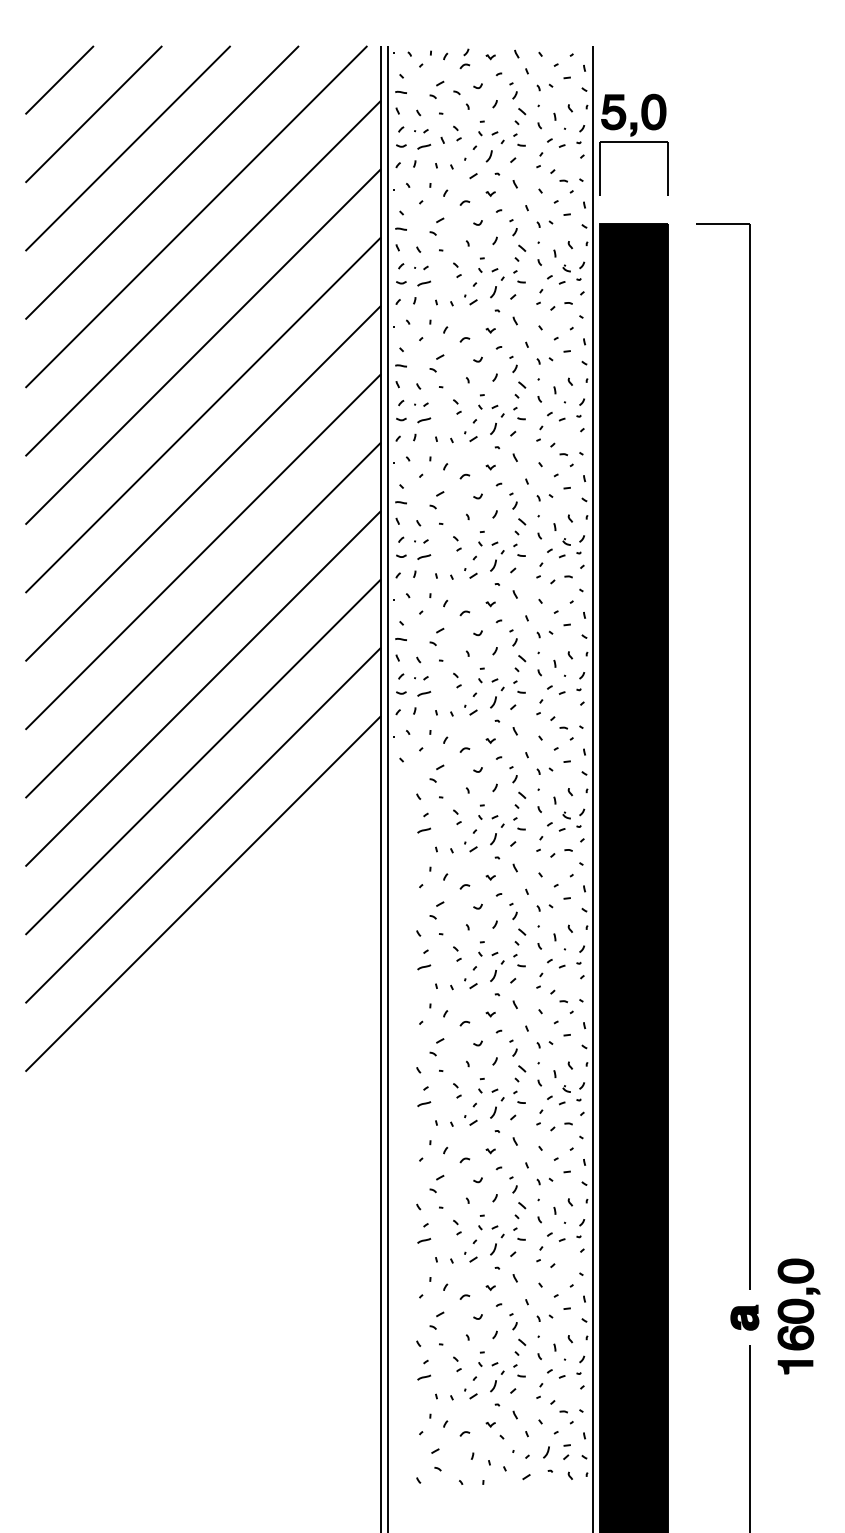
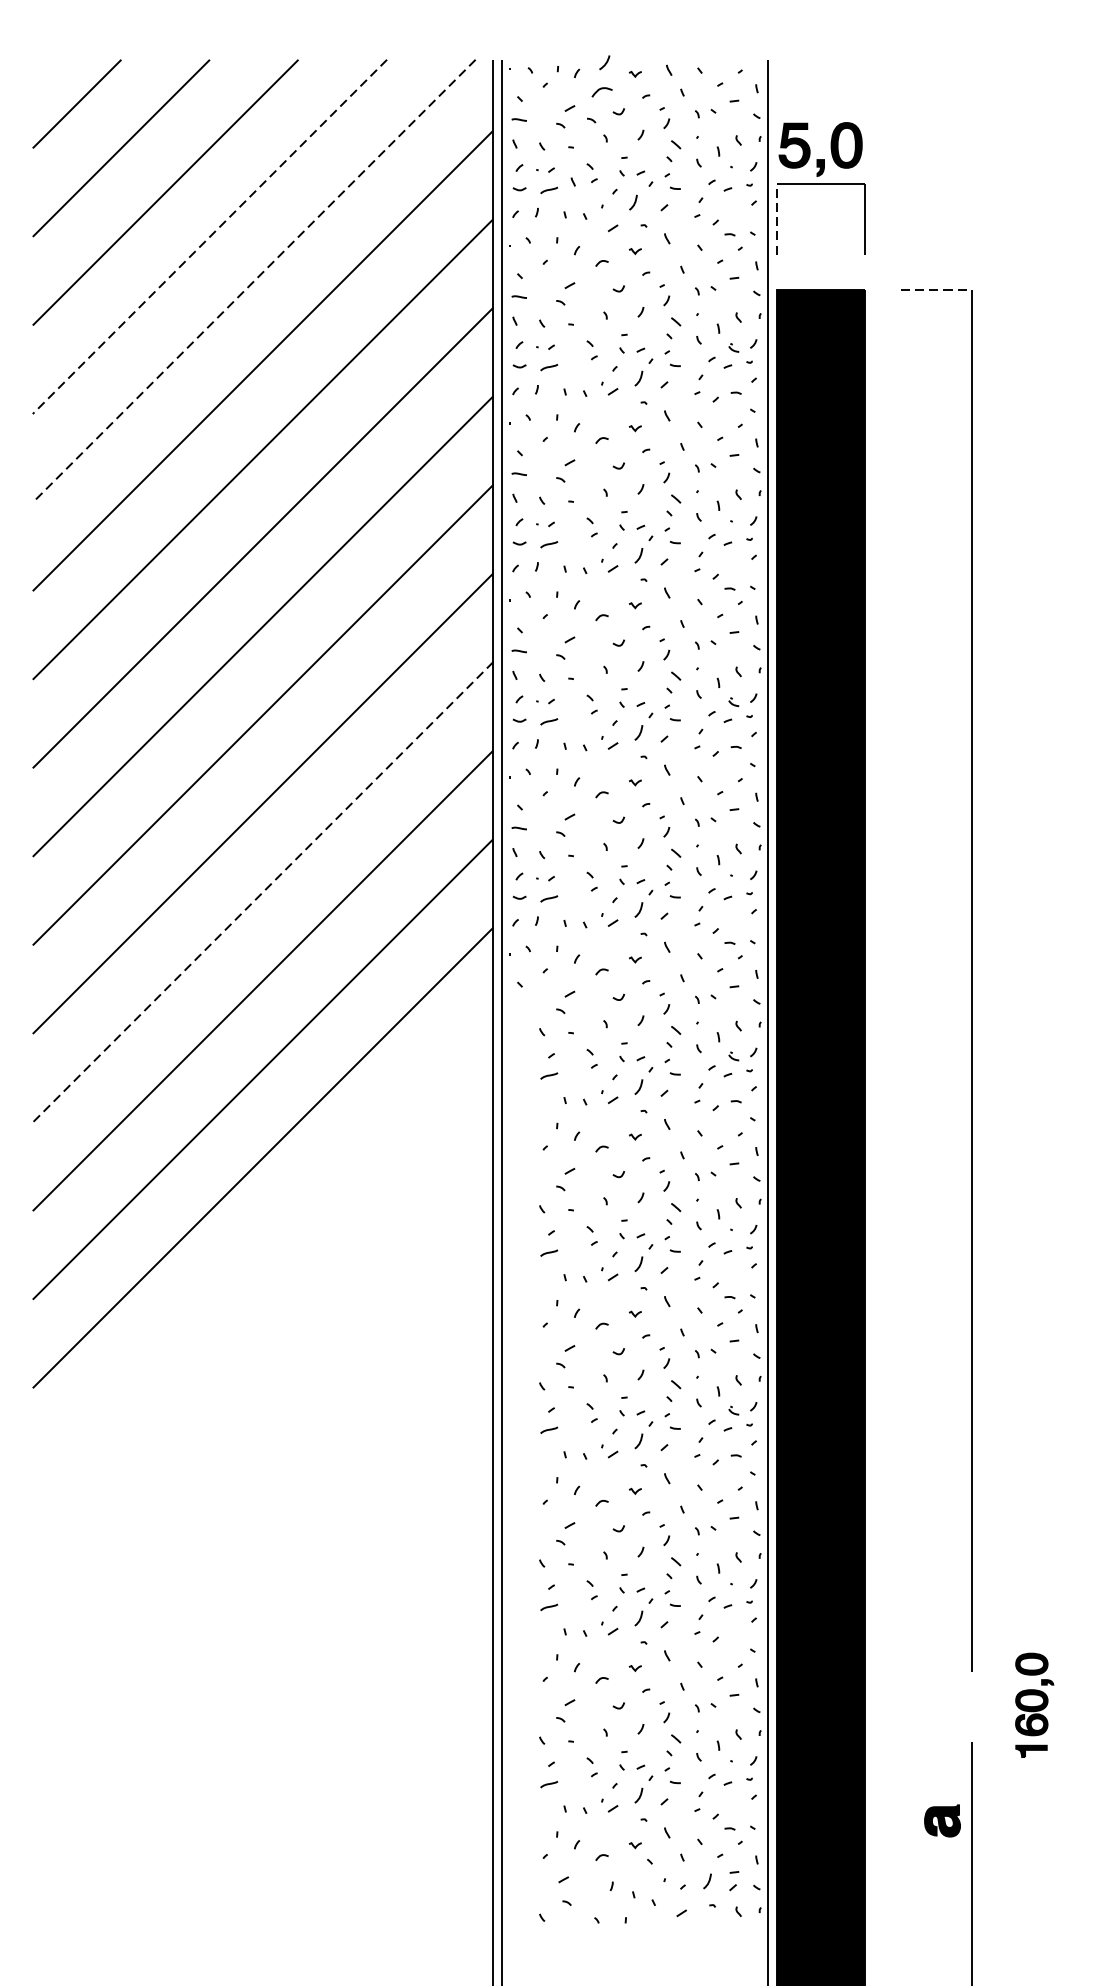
part: (464, 58) -> (601, 75), size x1.6
line: (599, 168) -> (776, 218), solid -> dashed
line: (161, 183) -> (208, 237), solid -> dashed
line: (196, 216) -> (254, 280), solid -> dashed
line: (723, 223) -> (936, 289), solid -> dashed
line: (202, 689) -> (262, 893), solid -> dashed
part: (798, 1316) -> (1033, 1705), size x0.7
part: (744, 1317) -> (942, 1820), moved

